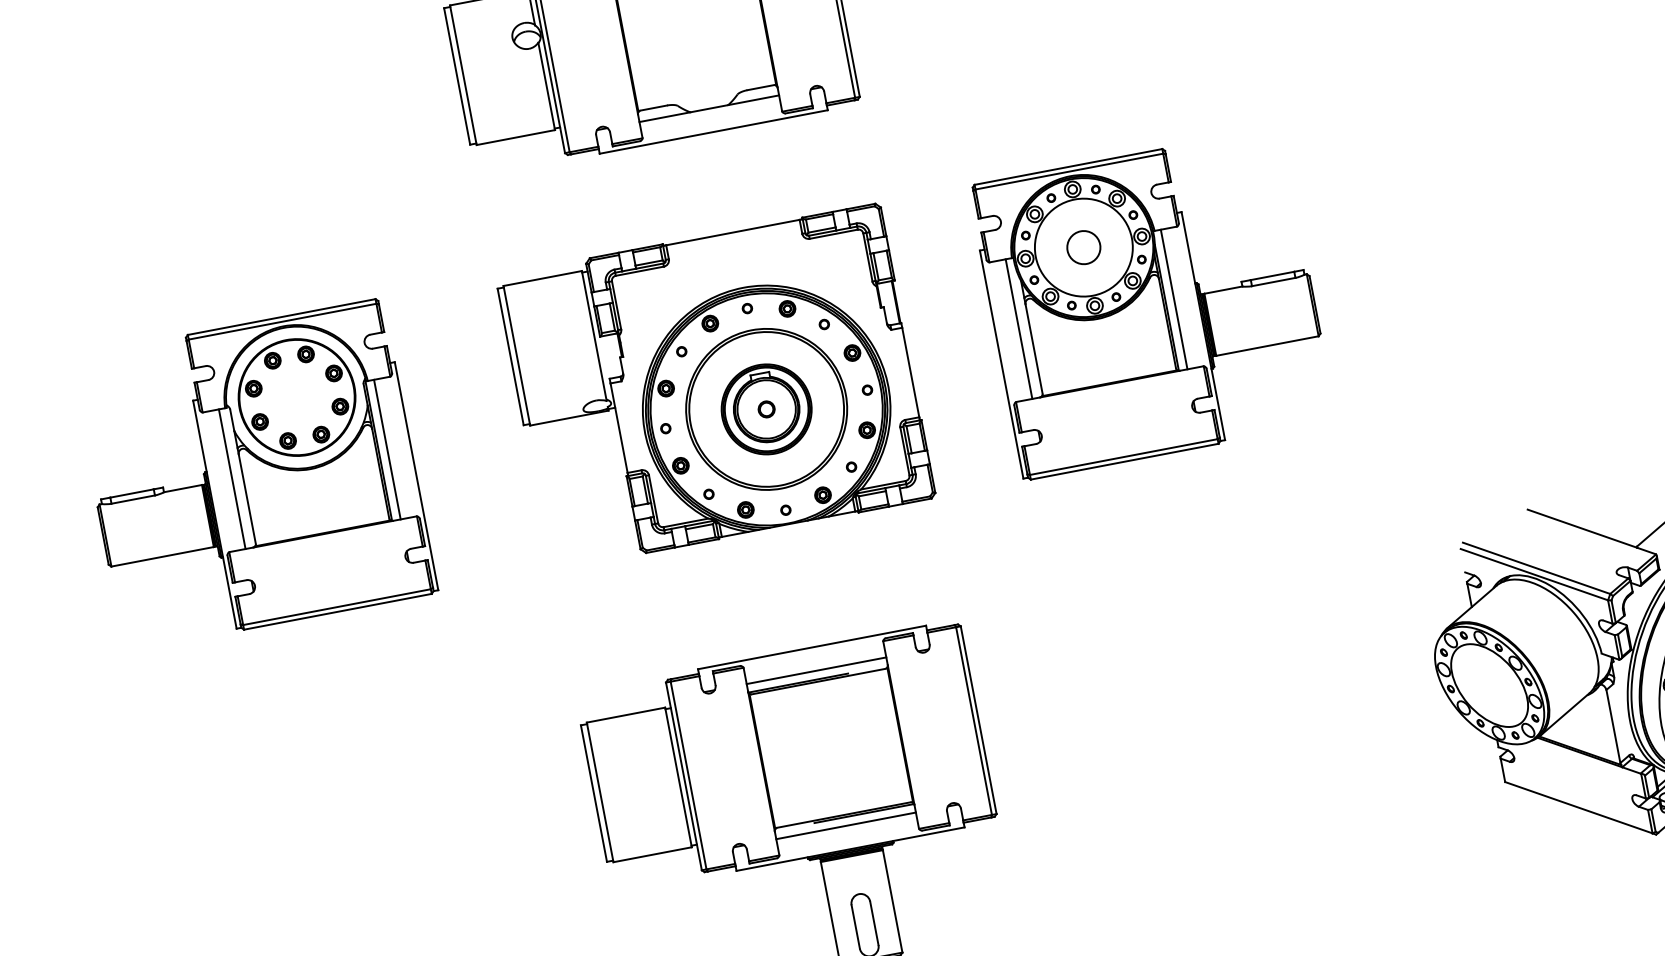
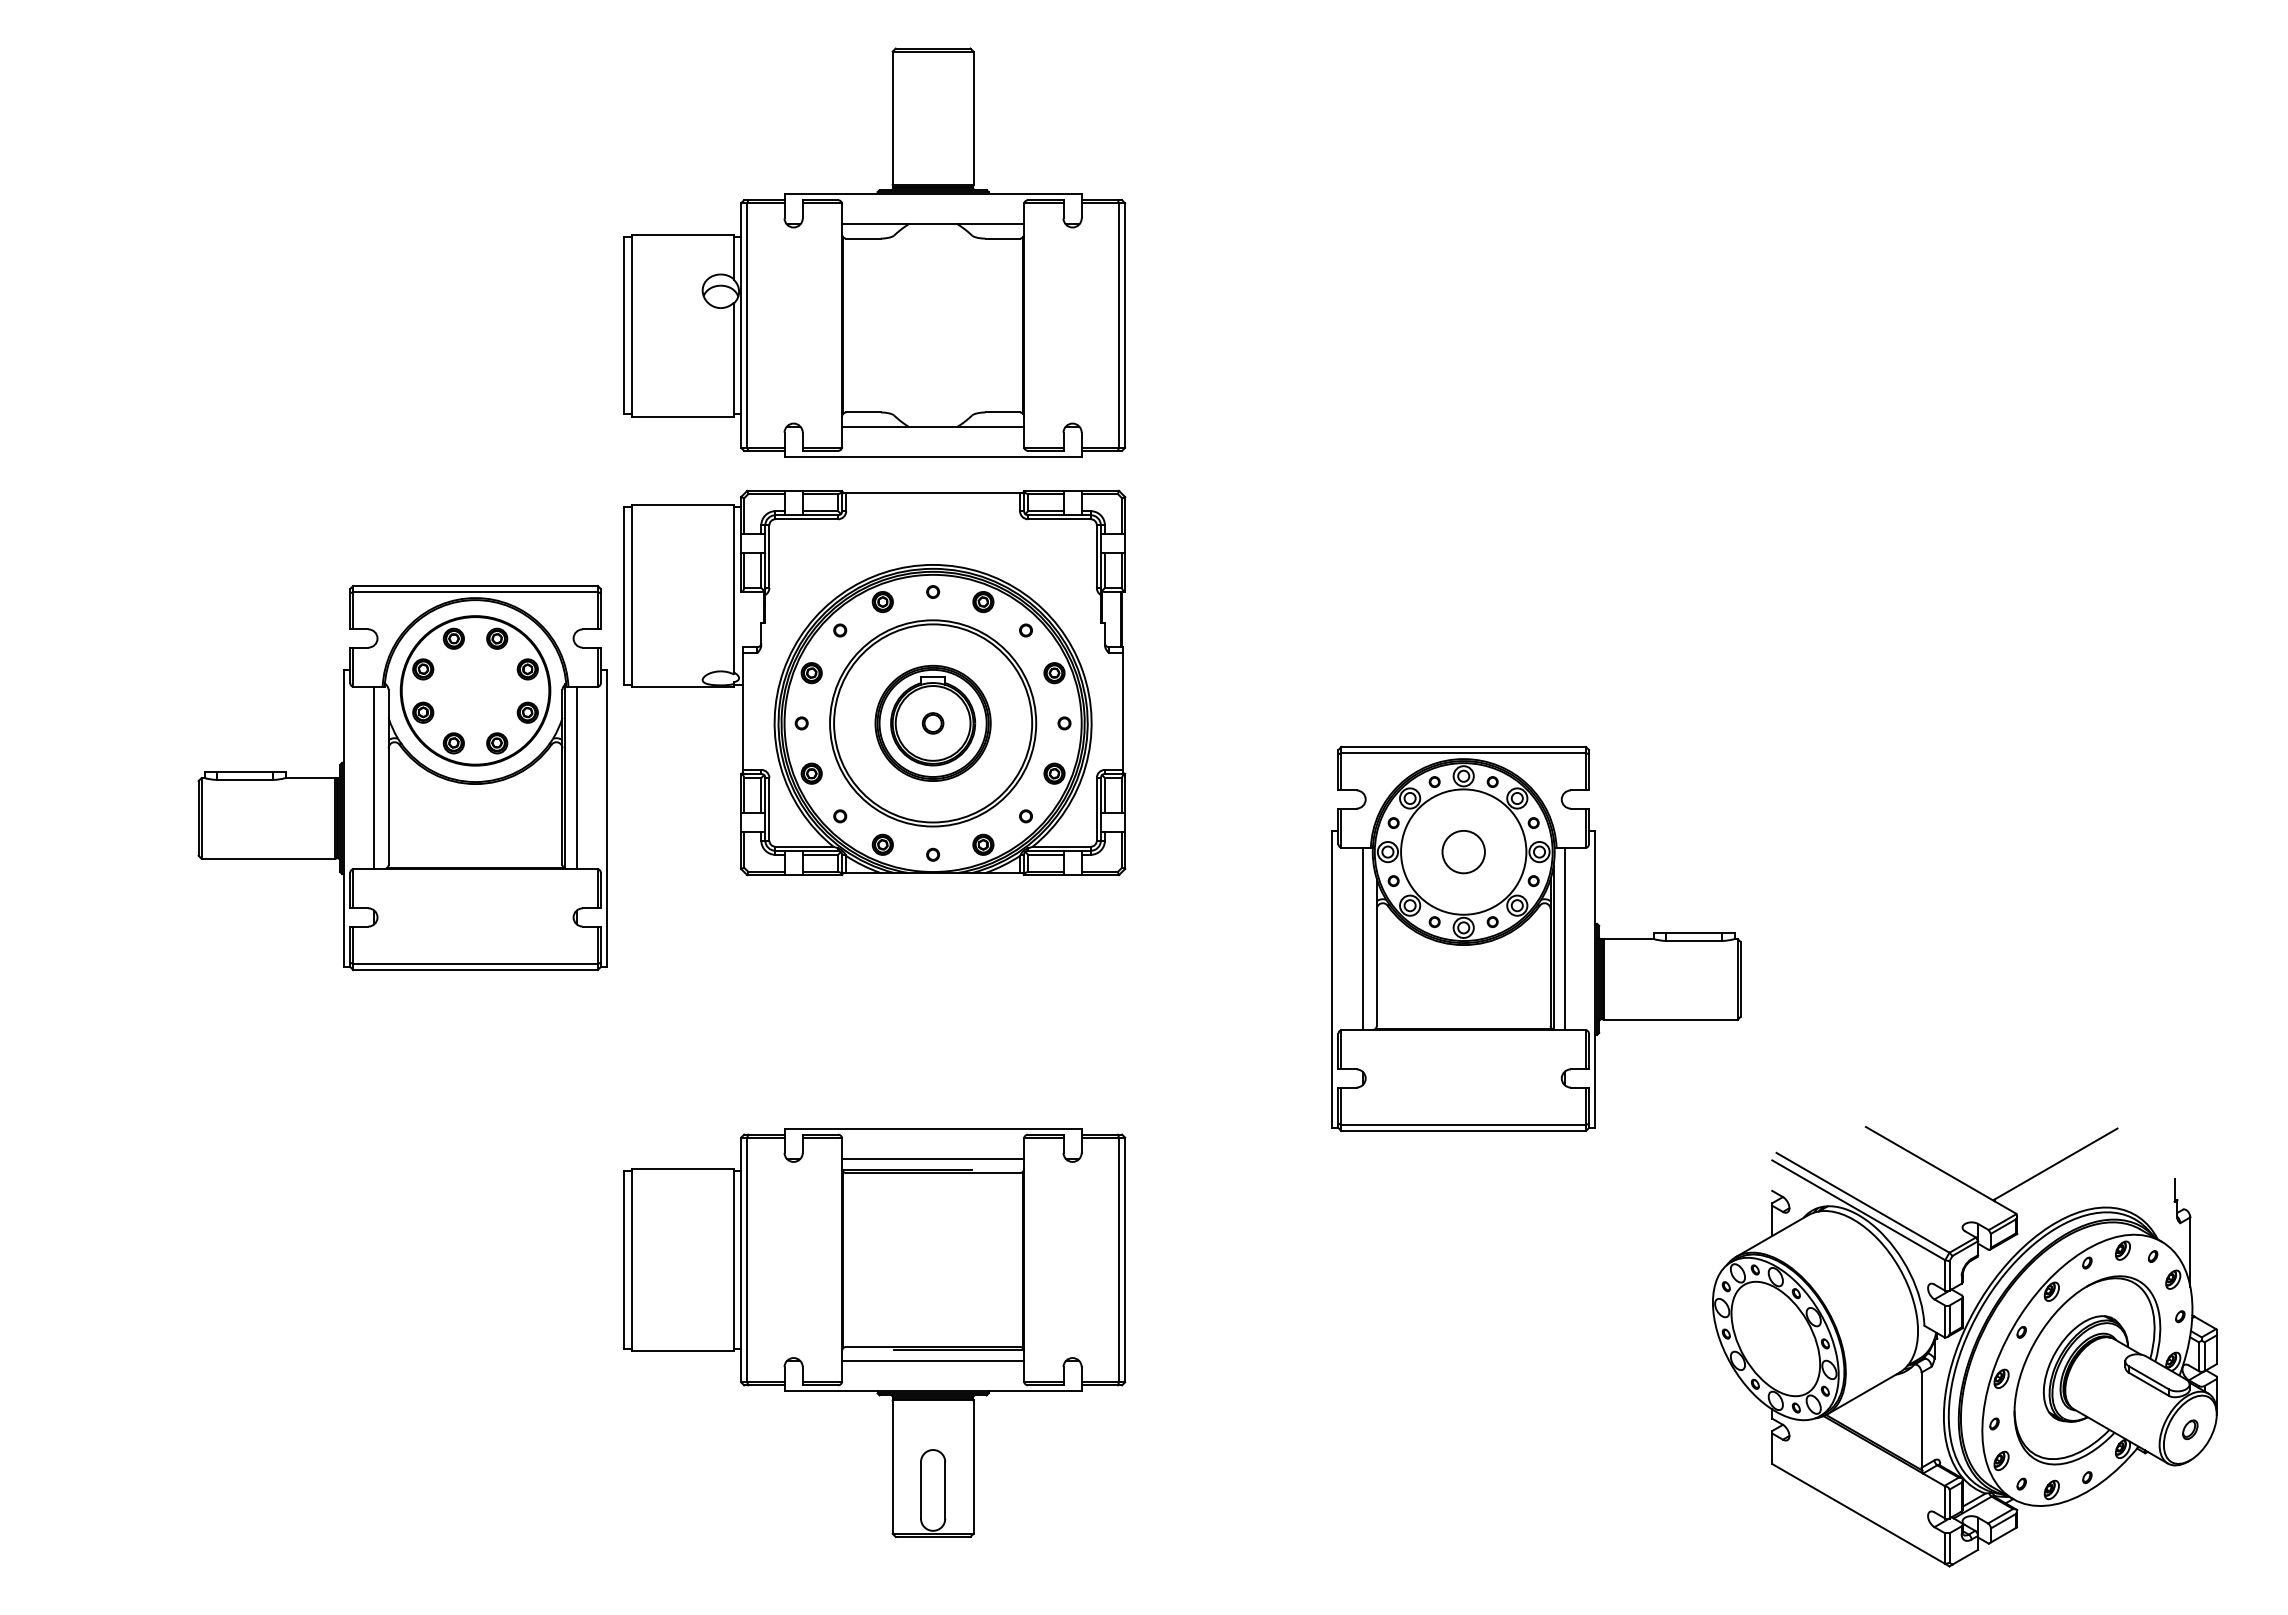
part: (1152, 303) -> (1536, 938), moved
part: (715, 386) -> (874, 682), moved
part: (253, 474) -> (402, 777), moved

